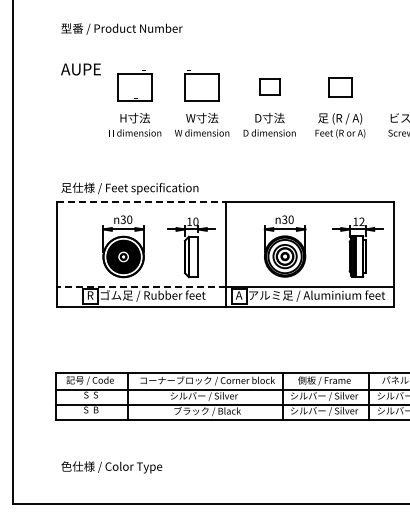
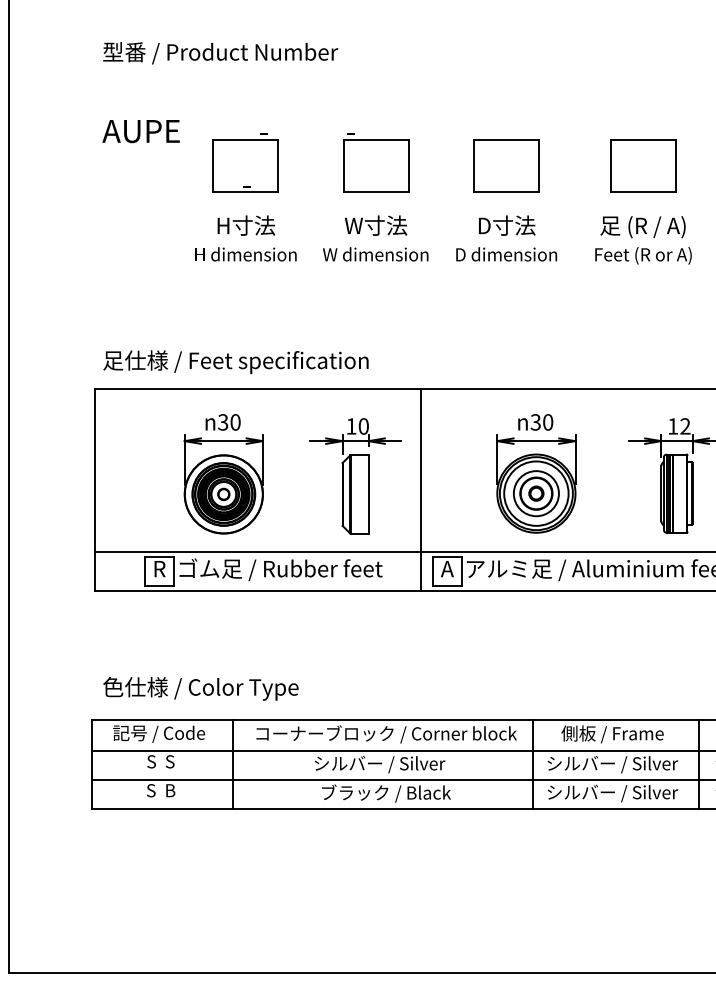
part: (269, 87) -> (506, 166), size x1.67
part: (340, 87) -> (643, 166), size x1.43
line: (141, 202) -> (258, 388), dashed -> solid
line: (140, 286) -> (256, 551), dashed -> solid
text: (111, 467) -> (200, 689), moved

